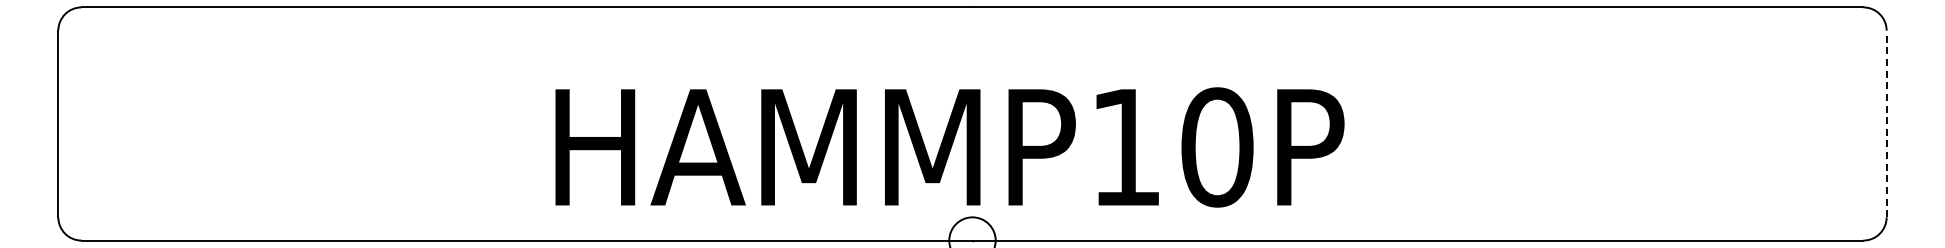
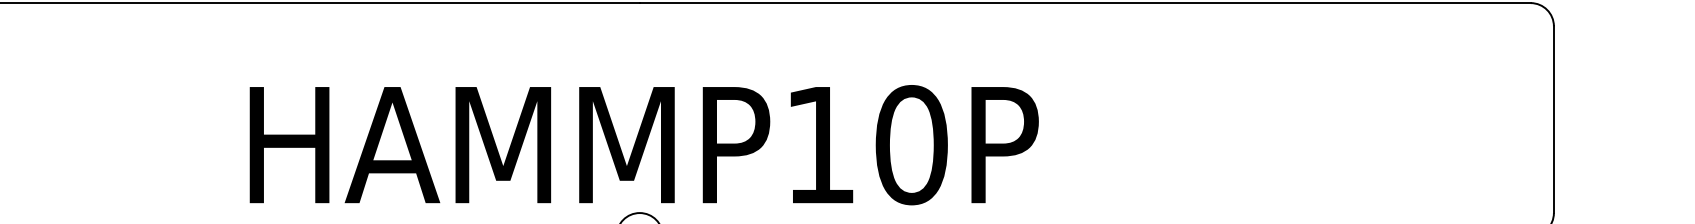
line: (1886, 123) -> (1553, 119), dashed -> solid
text: (949, 147) -> (643, 145), moved

